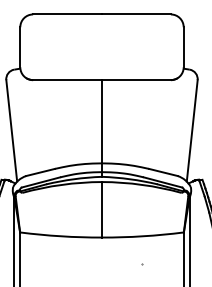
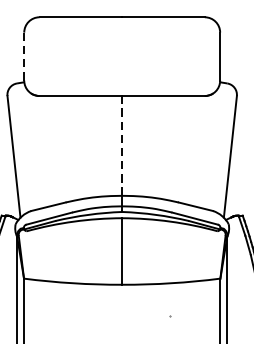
line: (20, 46) -> (24, 55), solid -> dashed
line: (102, 121) -> (122, 145), solid -> dashed

